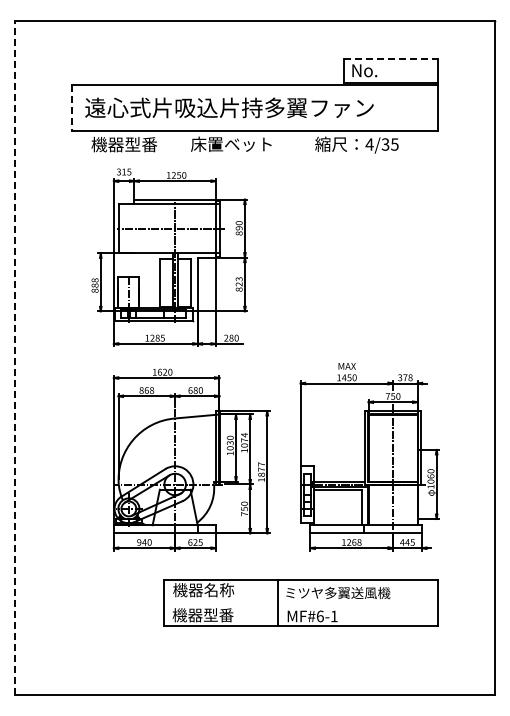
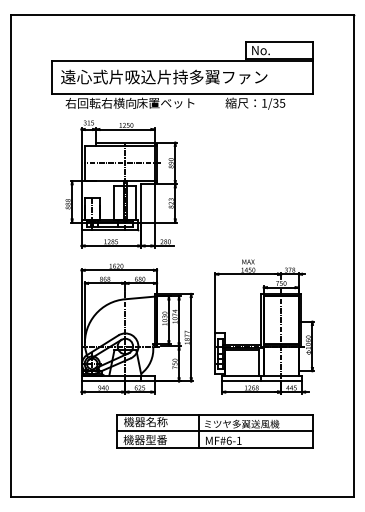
line: (390, 58) -> (279, 41), dashed -> solid
line: (72, 108) -> (51, 77), dashed -> solid
text: (140, 144) -> (100, 103), 機器型番 -> 右回転右横向
text: (369, 144) -> (264, 103), 4/35 -> 1/35
line: (15, 358) -> (11, 256), dashed -> solid
line: (300, 603) -> (215, 431), added

